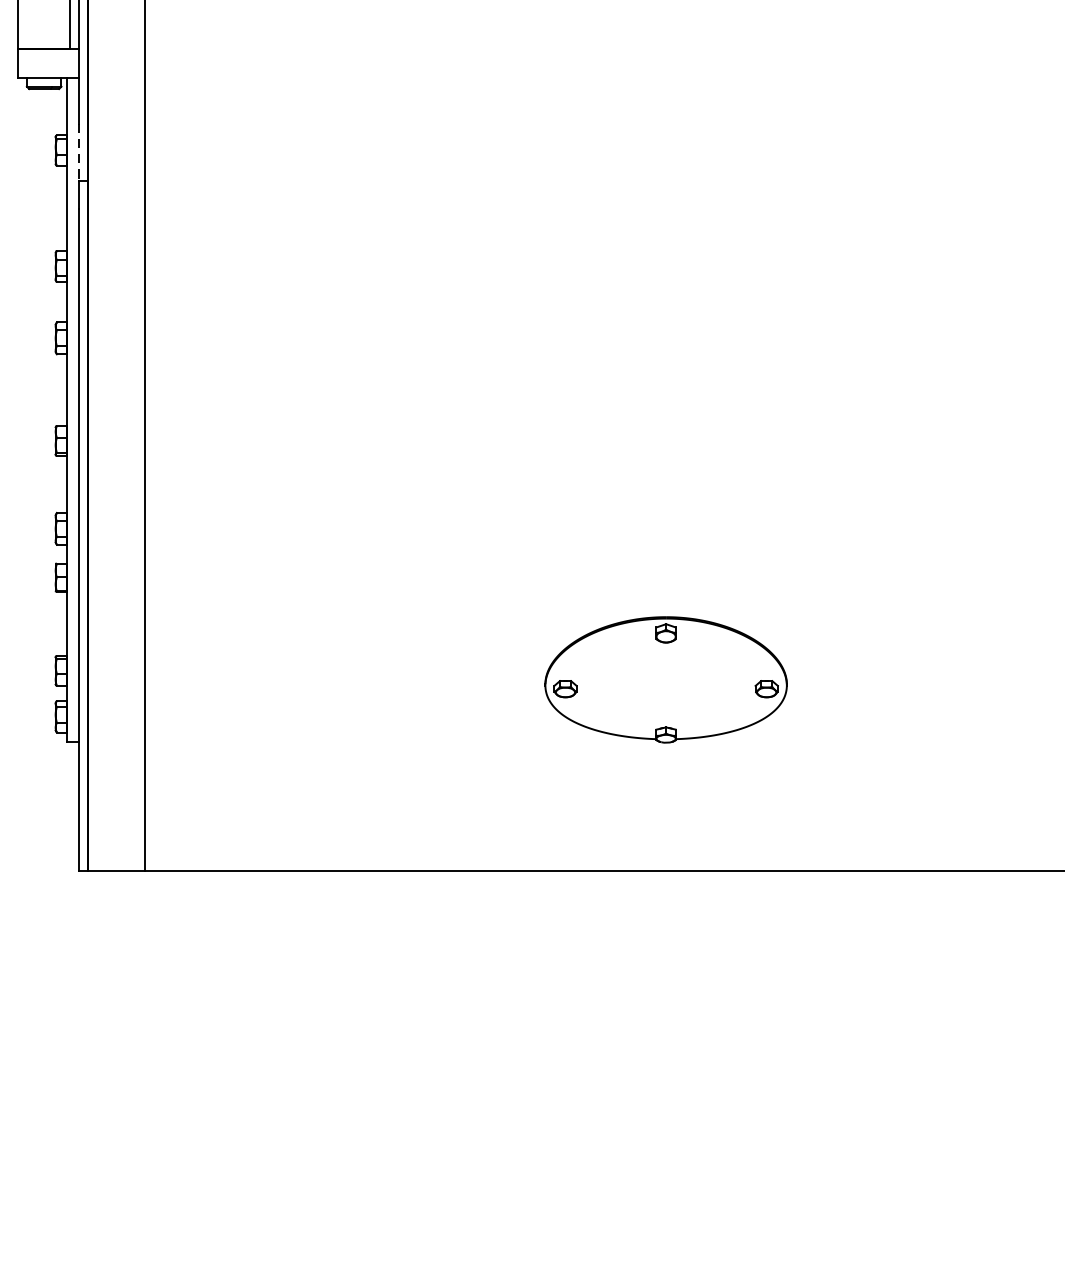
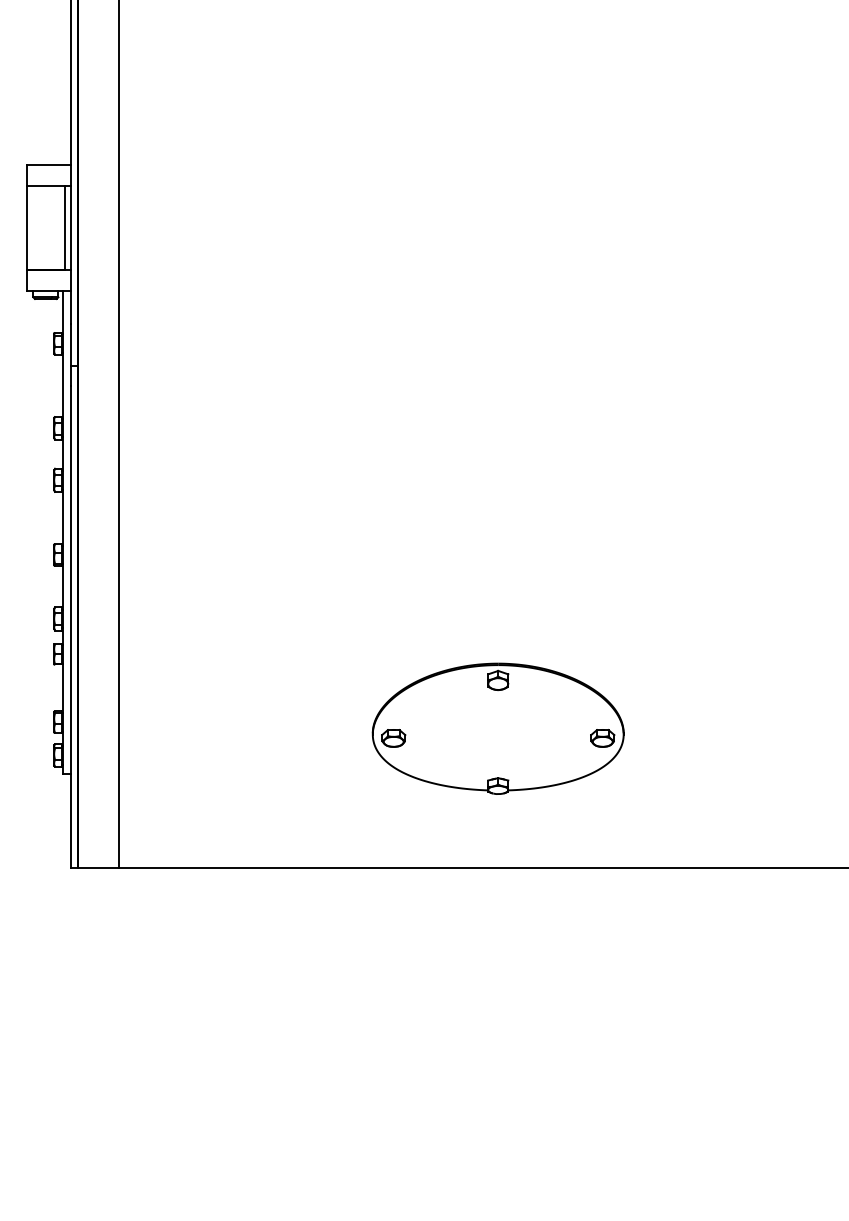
line: (78, 151) -> (70, 344), dashed -> solid
part: (665, 679) -> (497, 728), size x1.43

